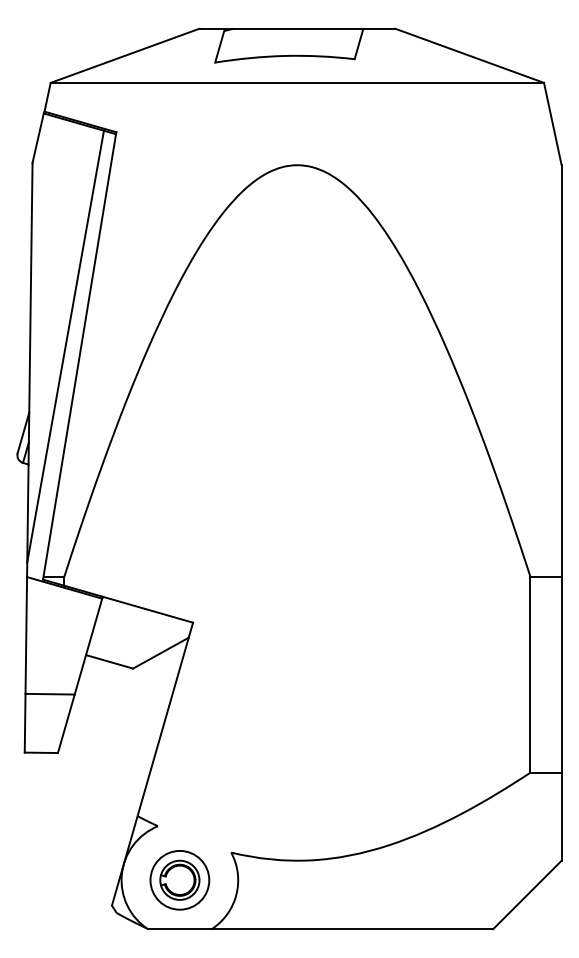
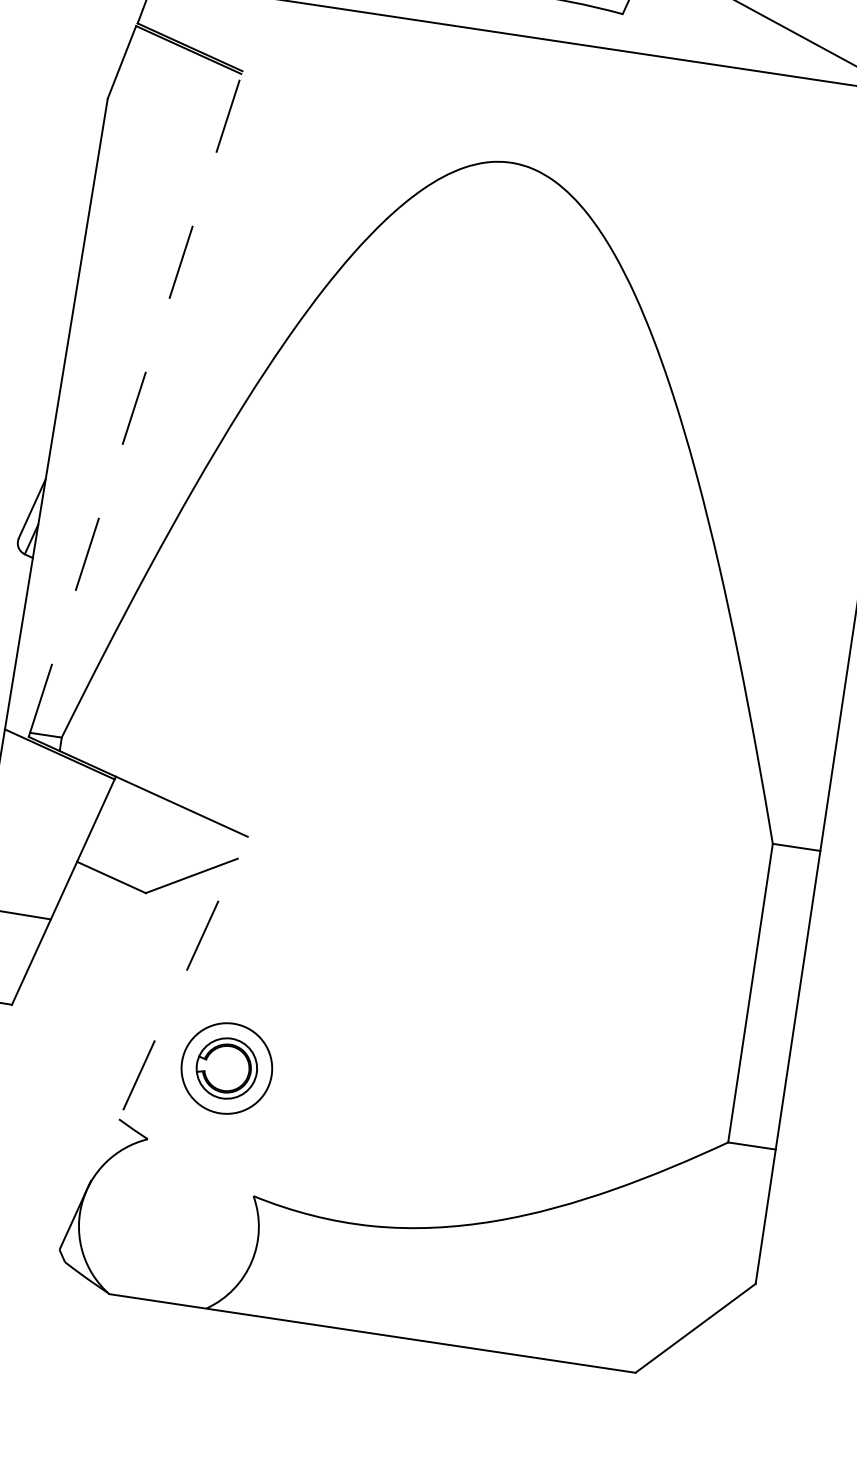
line: (65, 346) -> (116, 386), removed
line: (79, 355) -> (135, 403), solid -> dashed
line: (152, 763) -> (153, 1042), solid -> dashed
part: (179, 880) -> (226, 1068), moved

